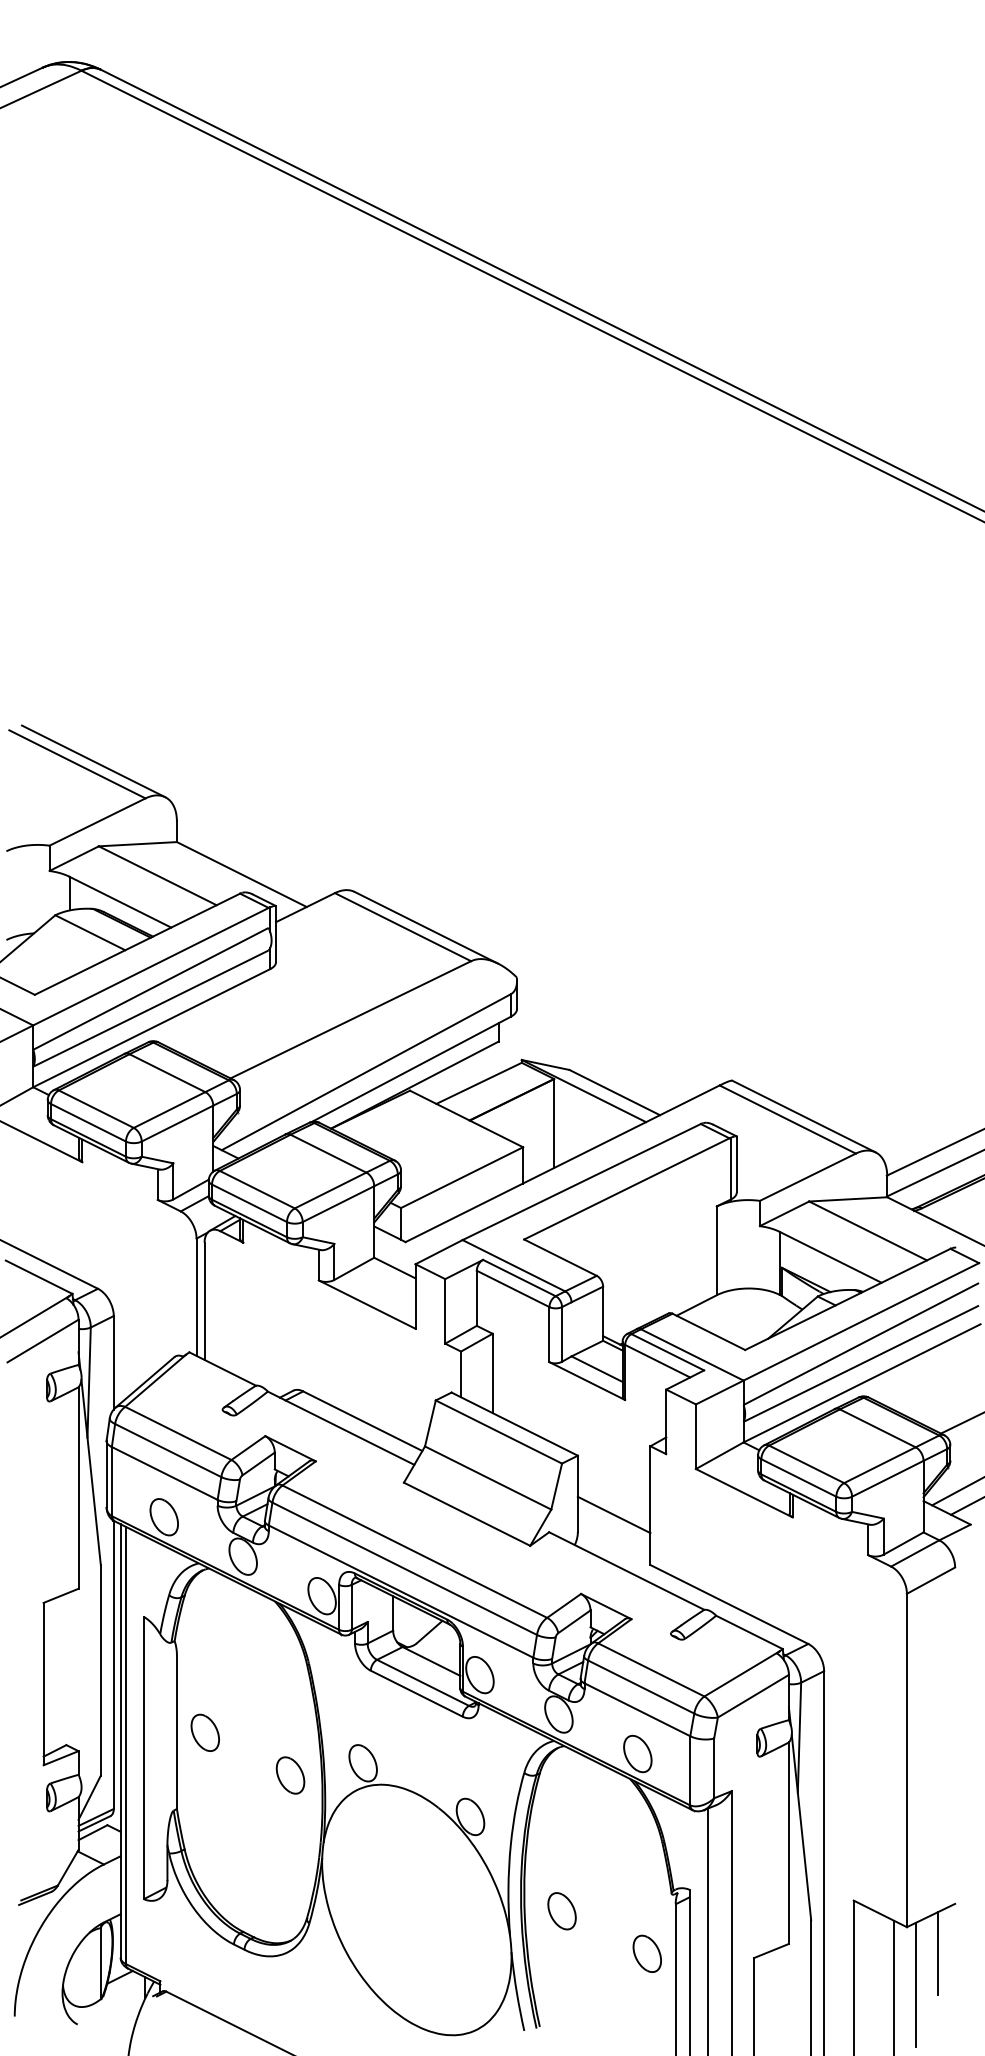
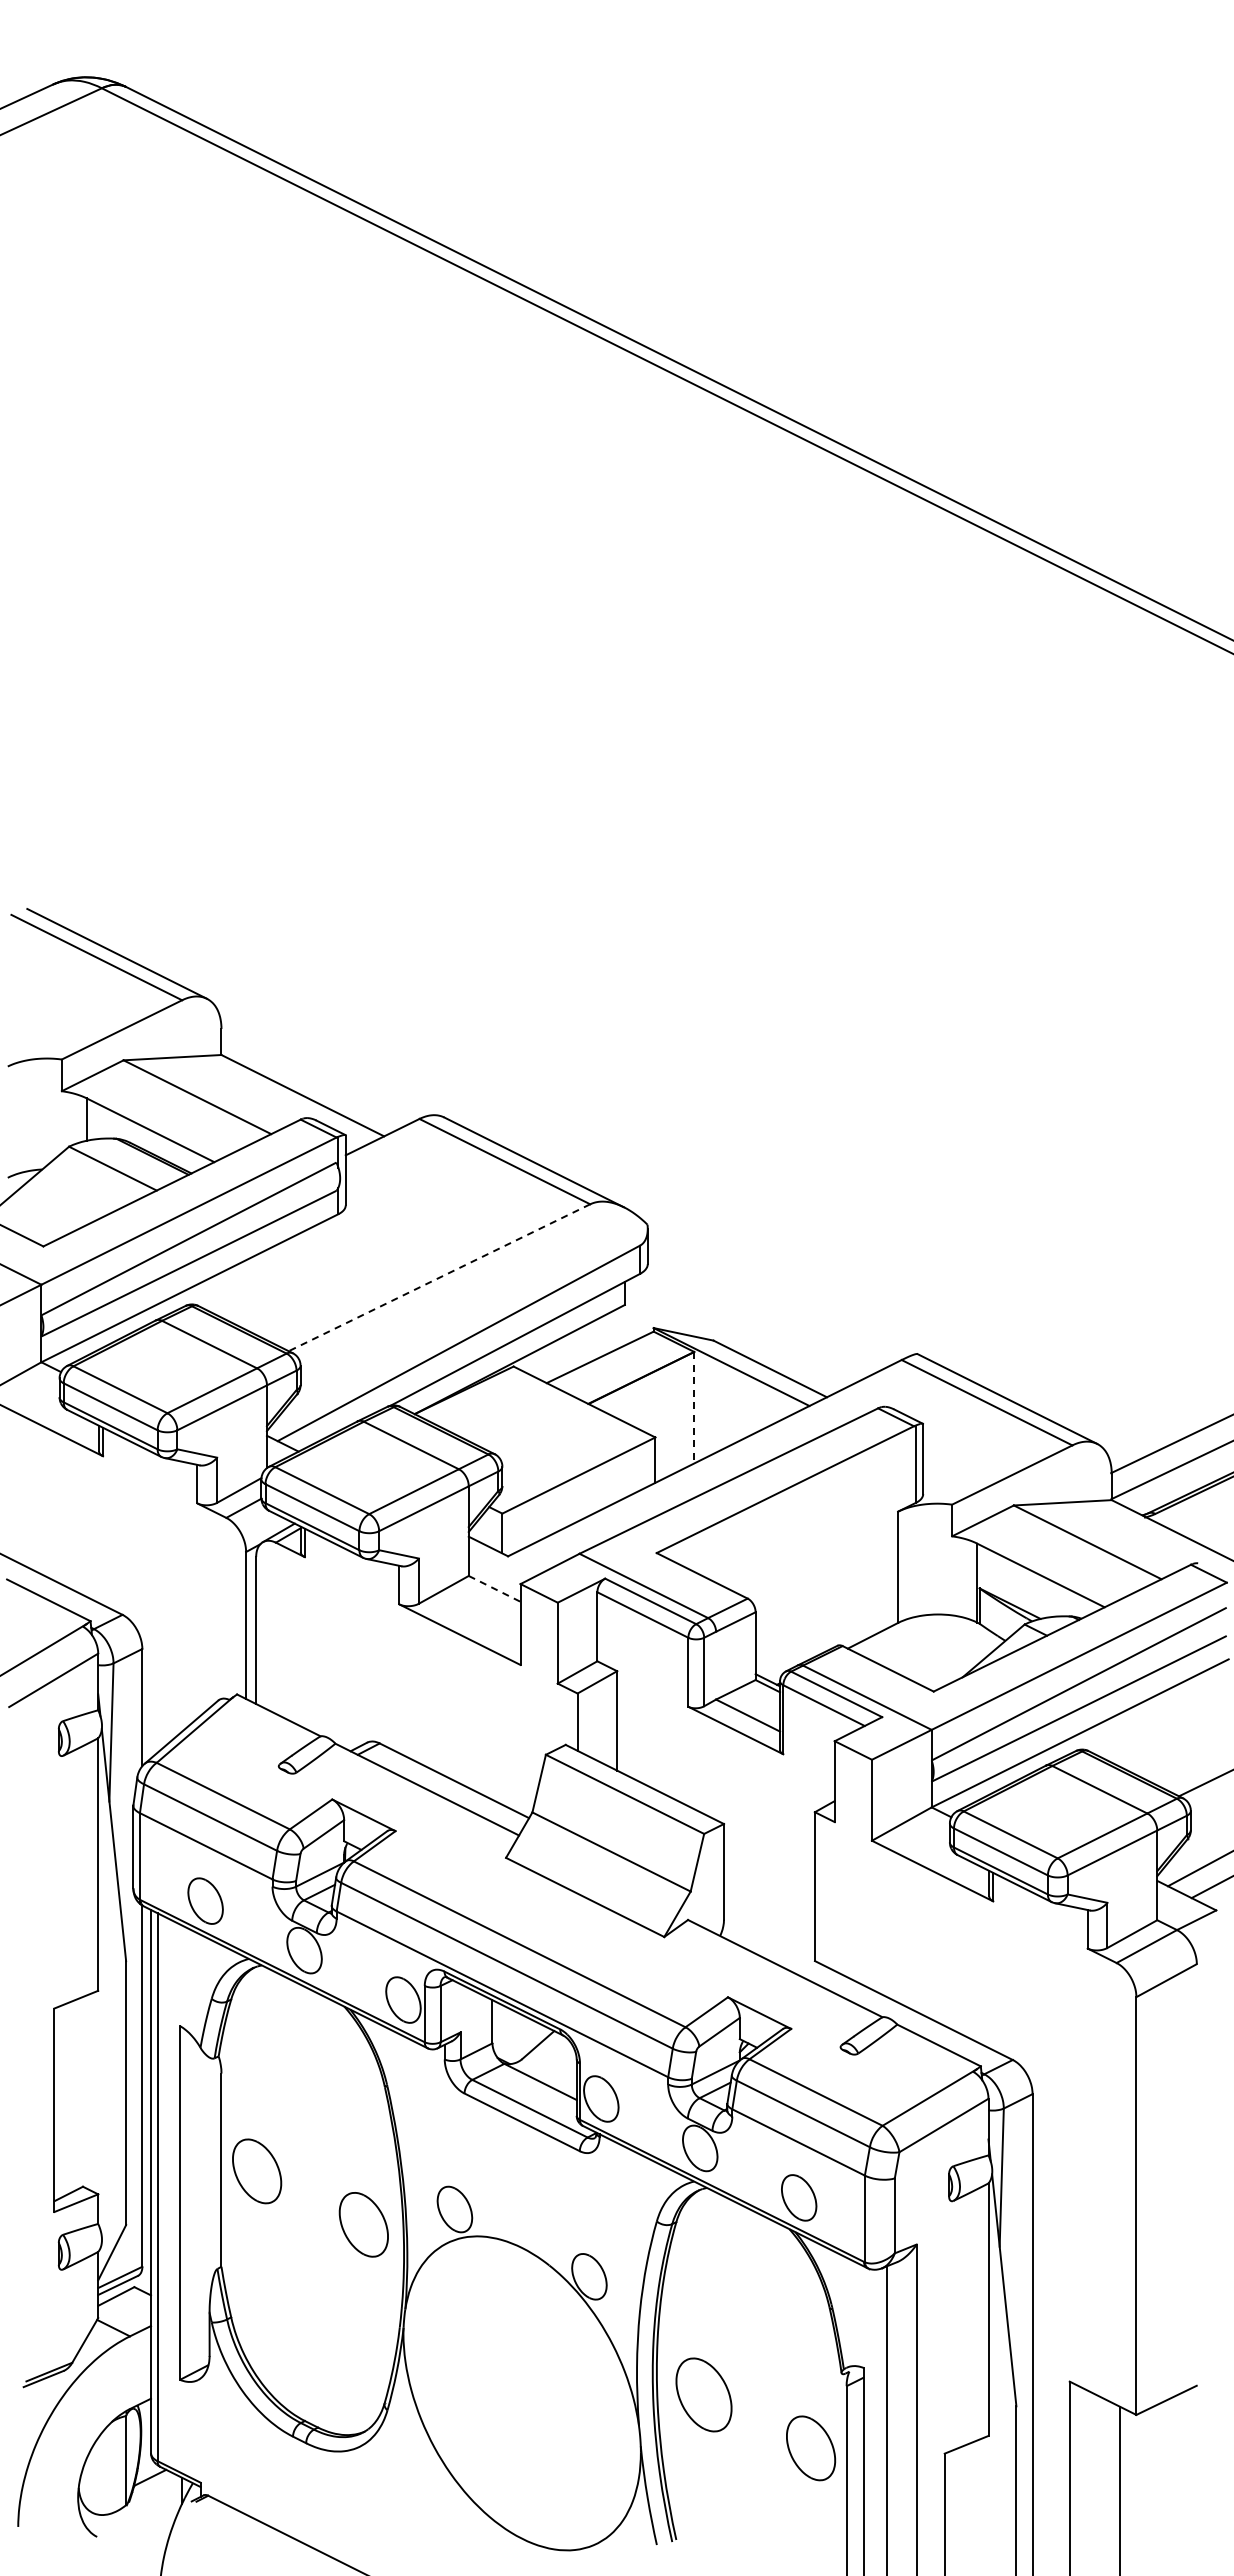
line: (350, 1019) -> (439, 1277), solid -> dashed
line: (554, 1123) -> (694, 1407), solid -> dashed
line: (394, 1267) -> (494, 1588), solid -> dashed
line: (613, 1515) -> (768, 1898), removed
part: (204, 1732) -> (256, 2171), size x1.4
part: (290, 1775) -> (363, 2224), size x1.4
part: (562, 1910) -> (704, 2394), size x1.6
part: (646, 1953) -> (810, 2448), size x1.4
line: (938, 1953) -> (1175, 2447), removed
line: (915, 1984) -> (1147, 2486), removed

